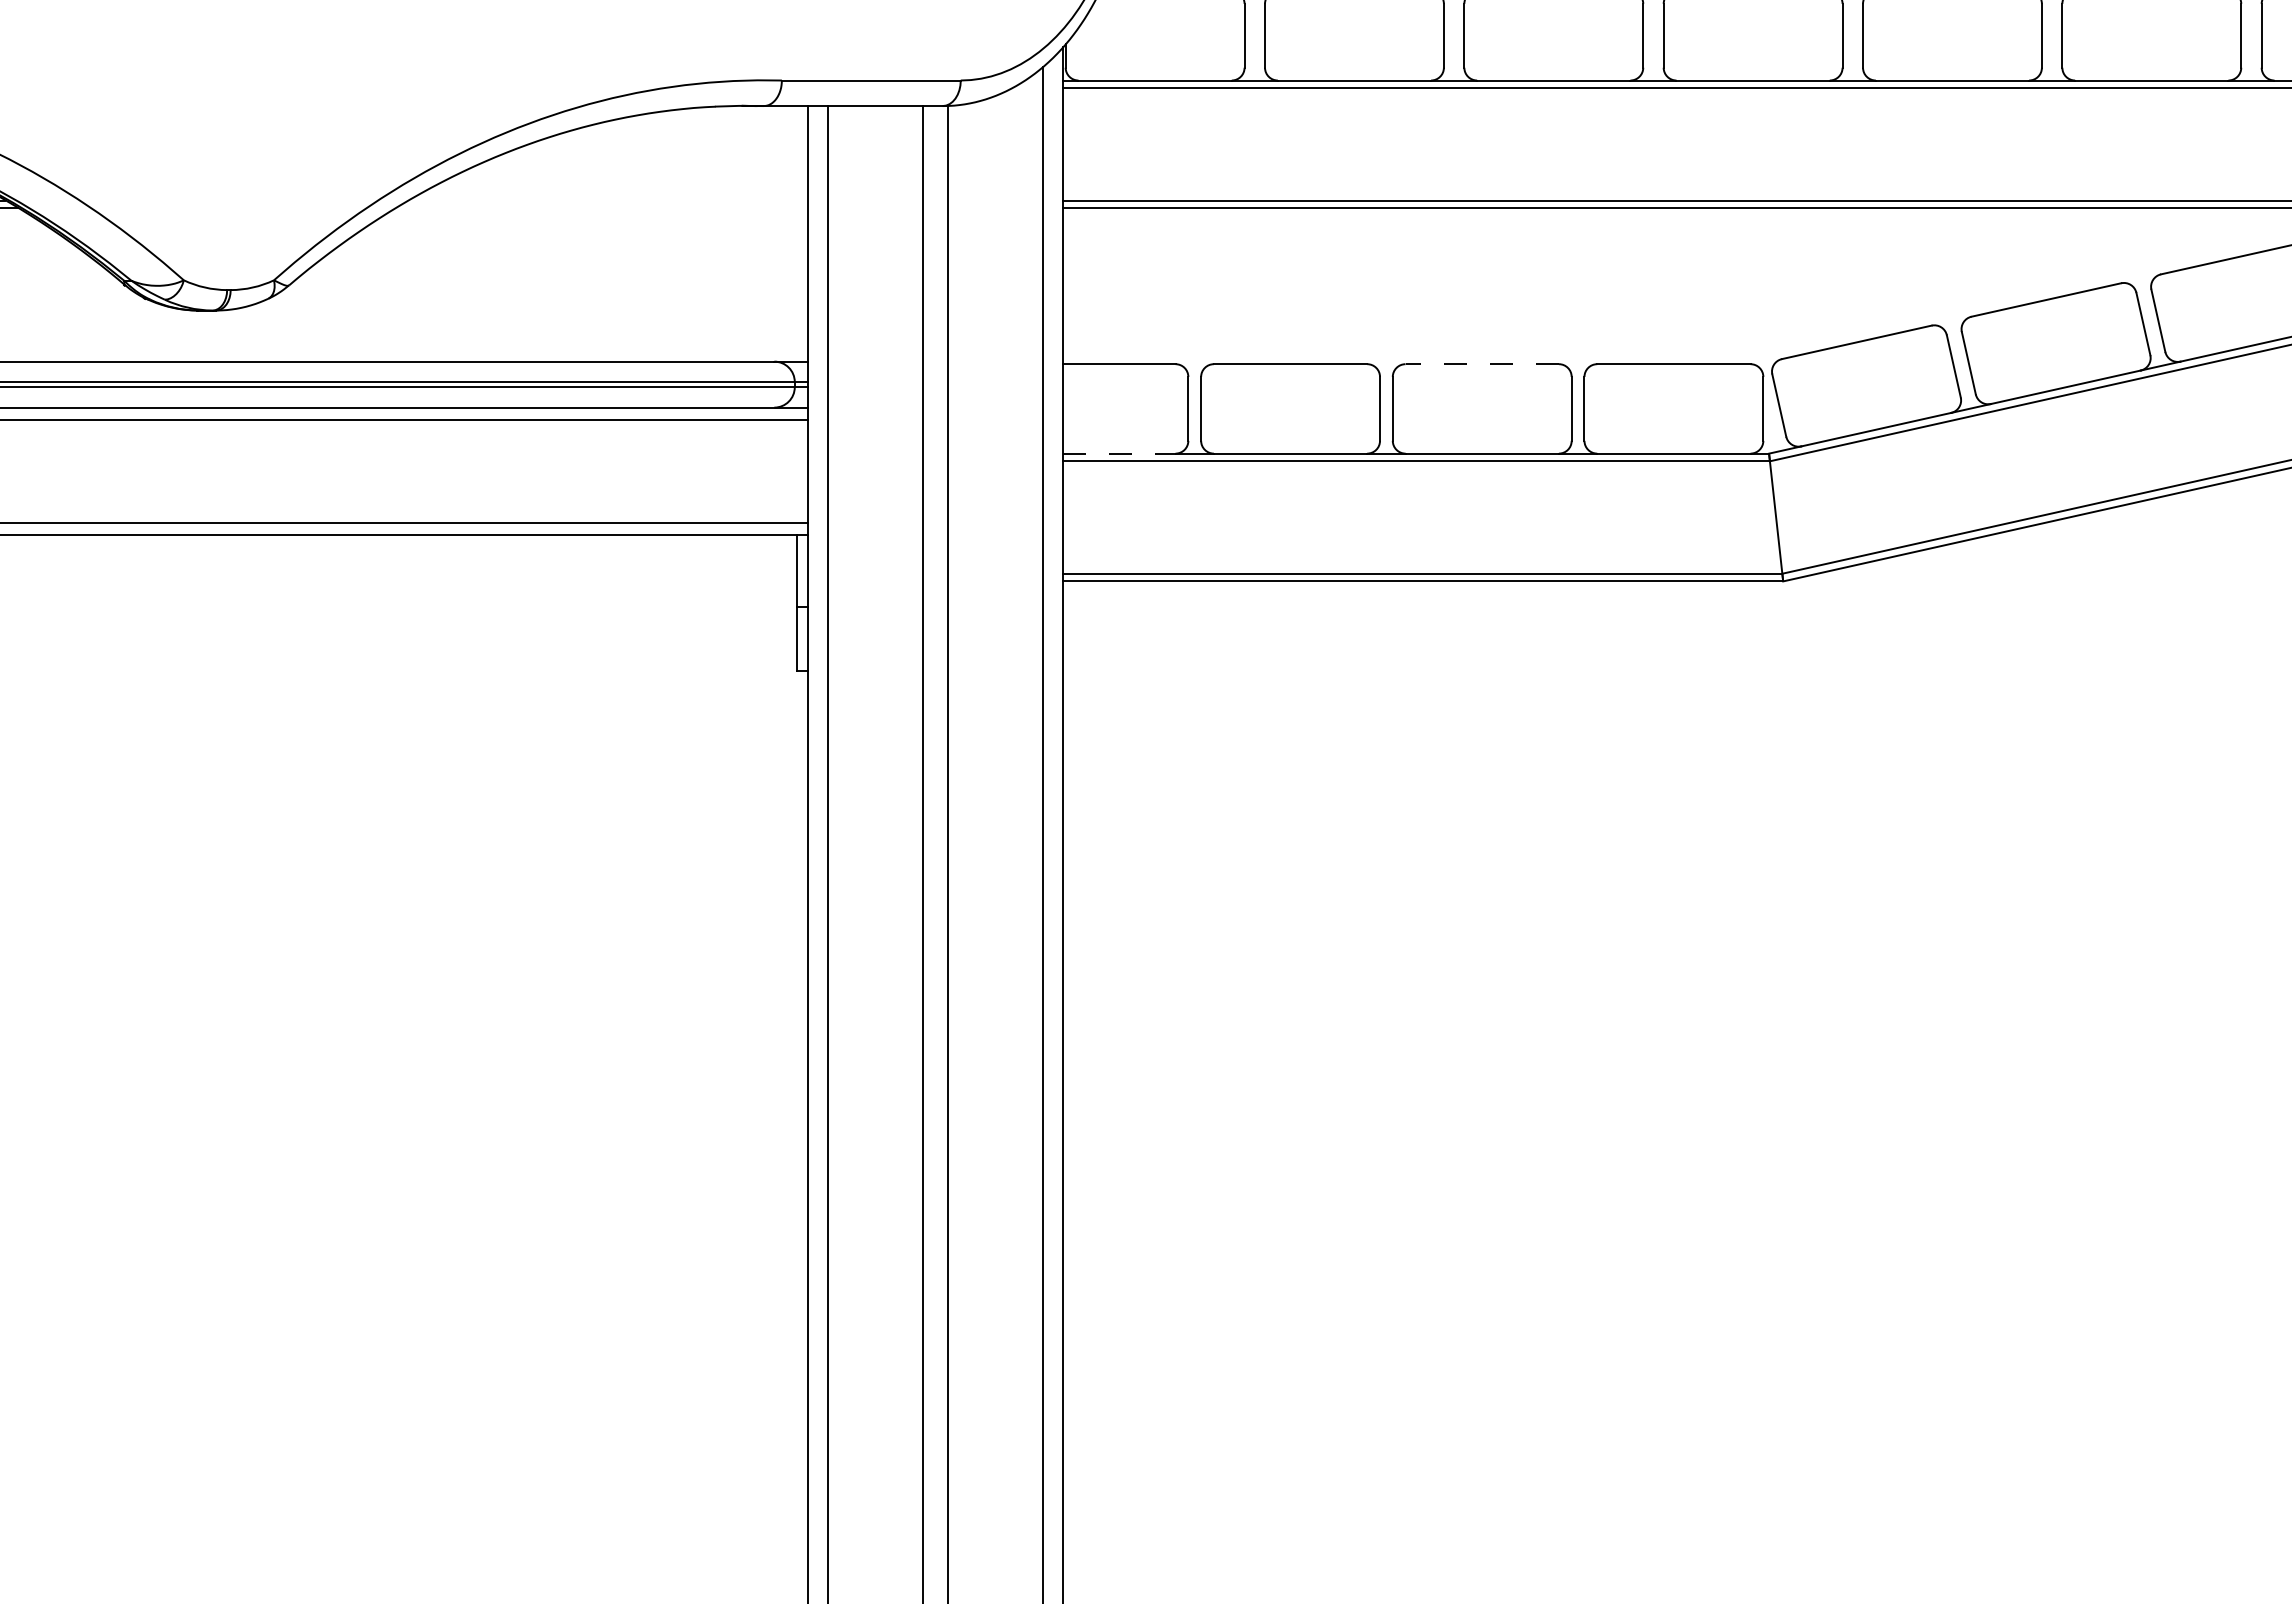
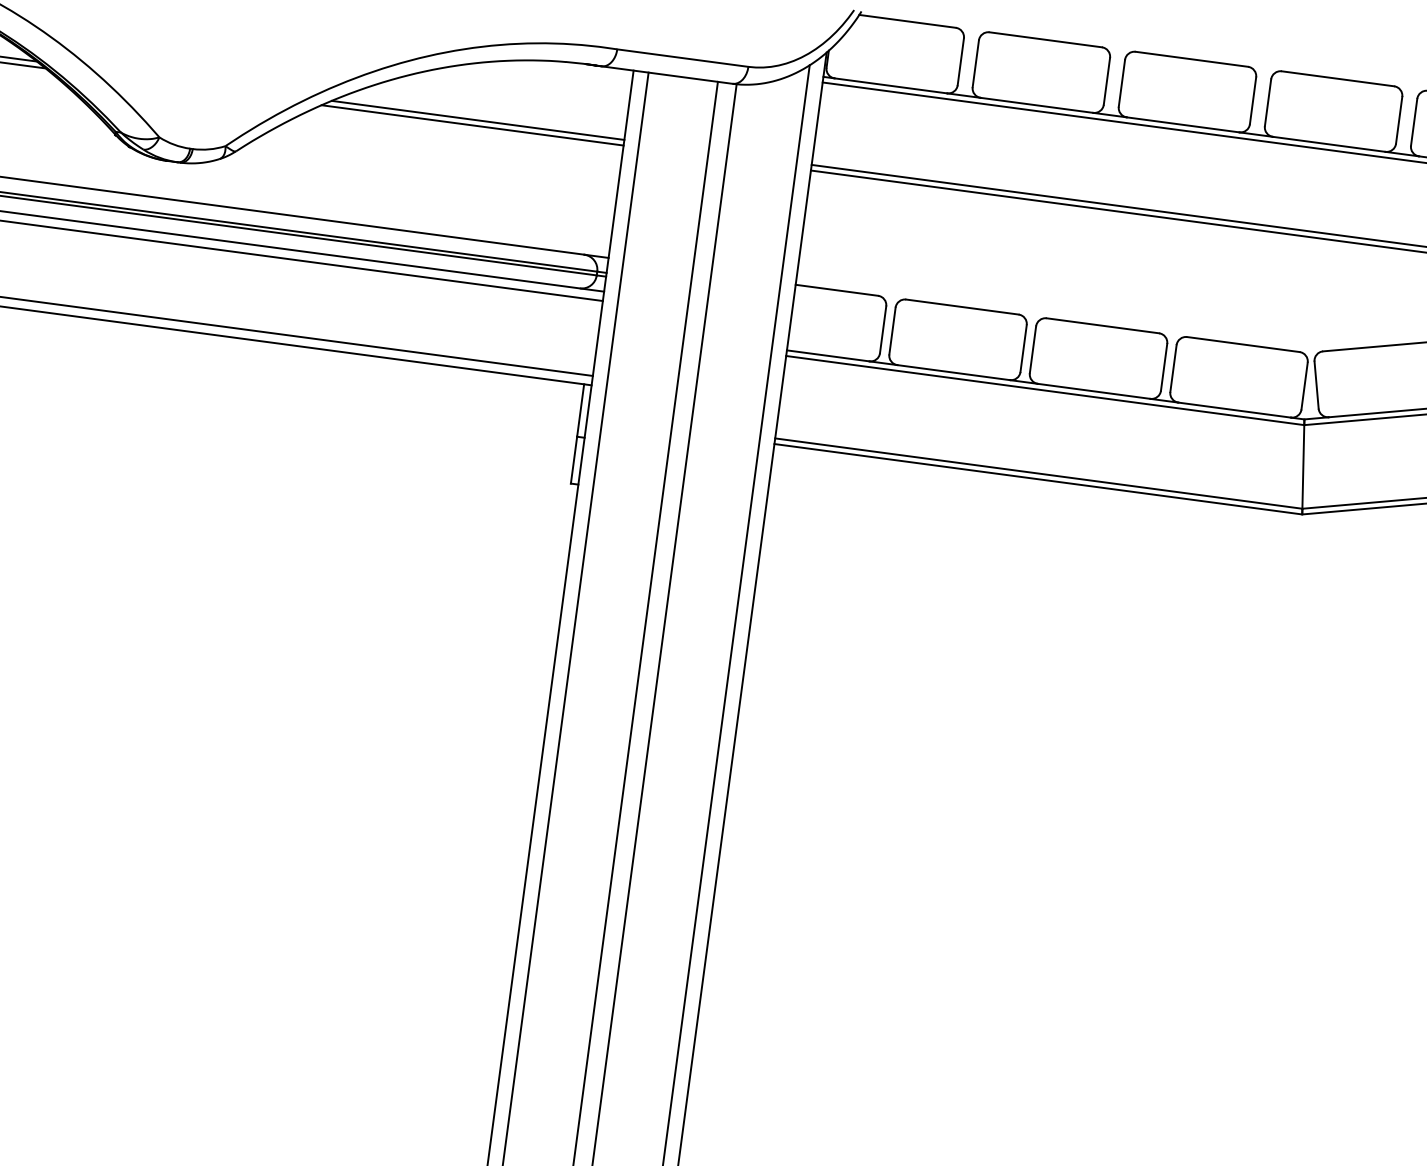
line: (607, 200) -> (477, 120), added
line: (601, 208) -> (472, 125), added
line: (1482, 364) -> (1103, 326), dashed -> solid
line: (1119, 453) -> (828, 355), dashed -> solid

